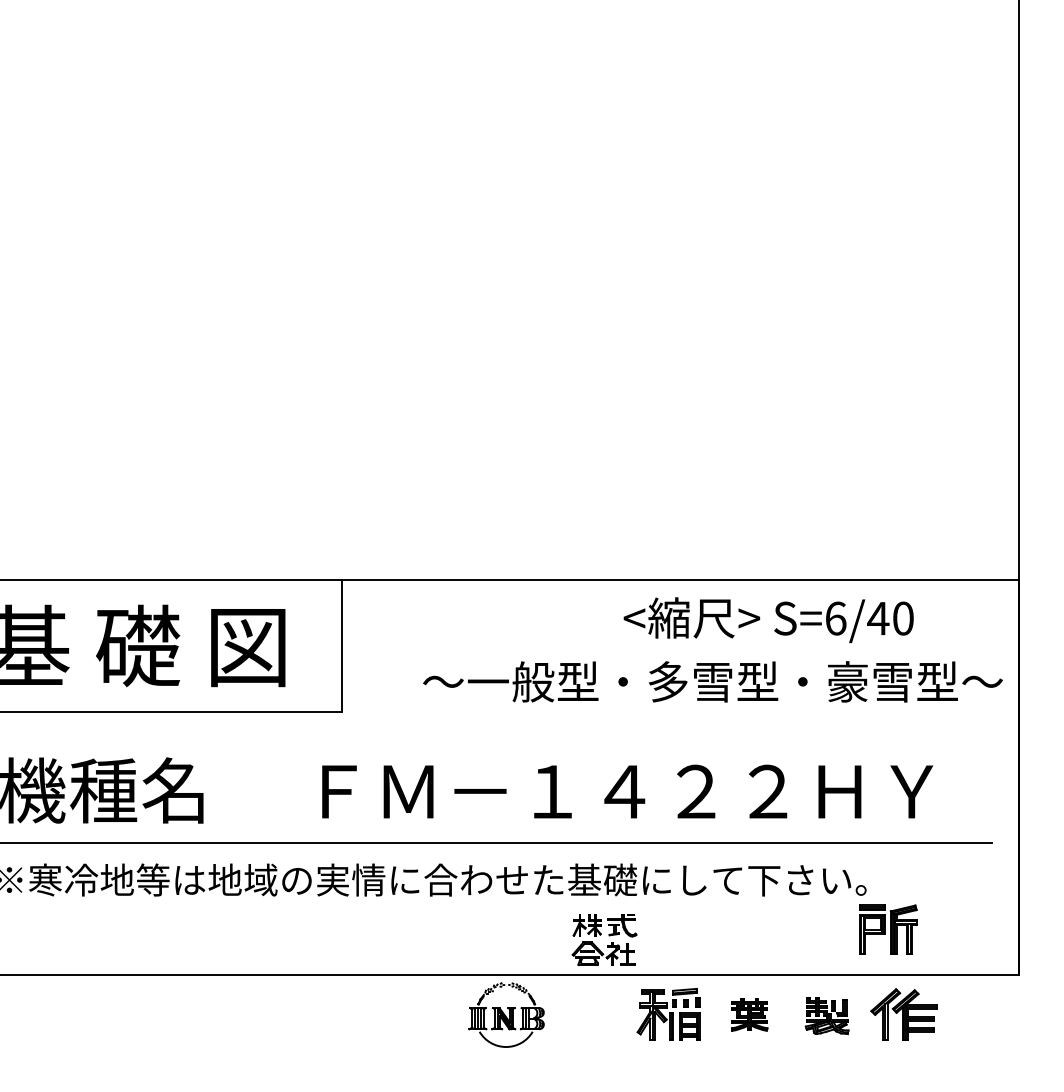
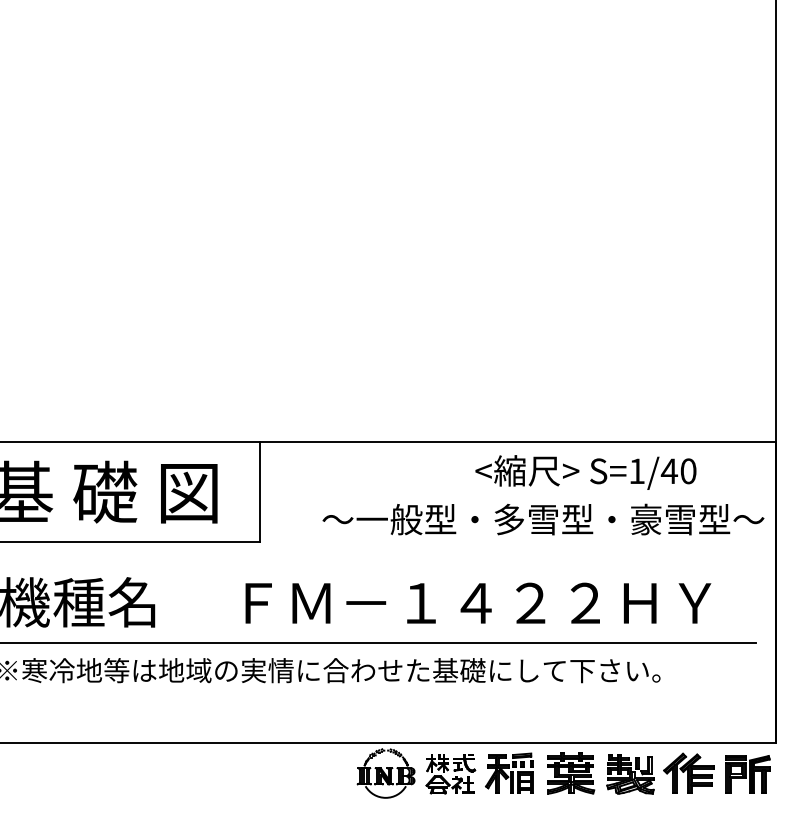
text: (836, 618) -> (637, 471), S=6/40 -> S=1/40
part: (887, 929) -> (747, 774), moved
part: (604, 940) -> (450, 774), moved
part: (749, 1015) -> (571, 773), size x1.67
part: (827, 1016) -> (630, 774), size x1.43

